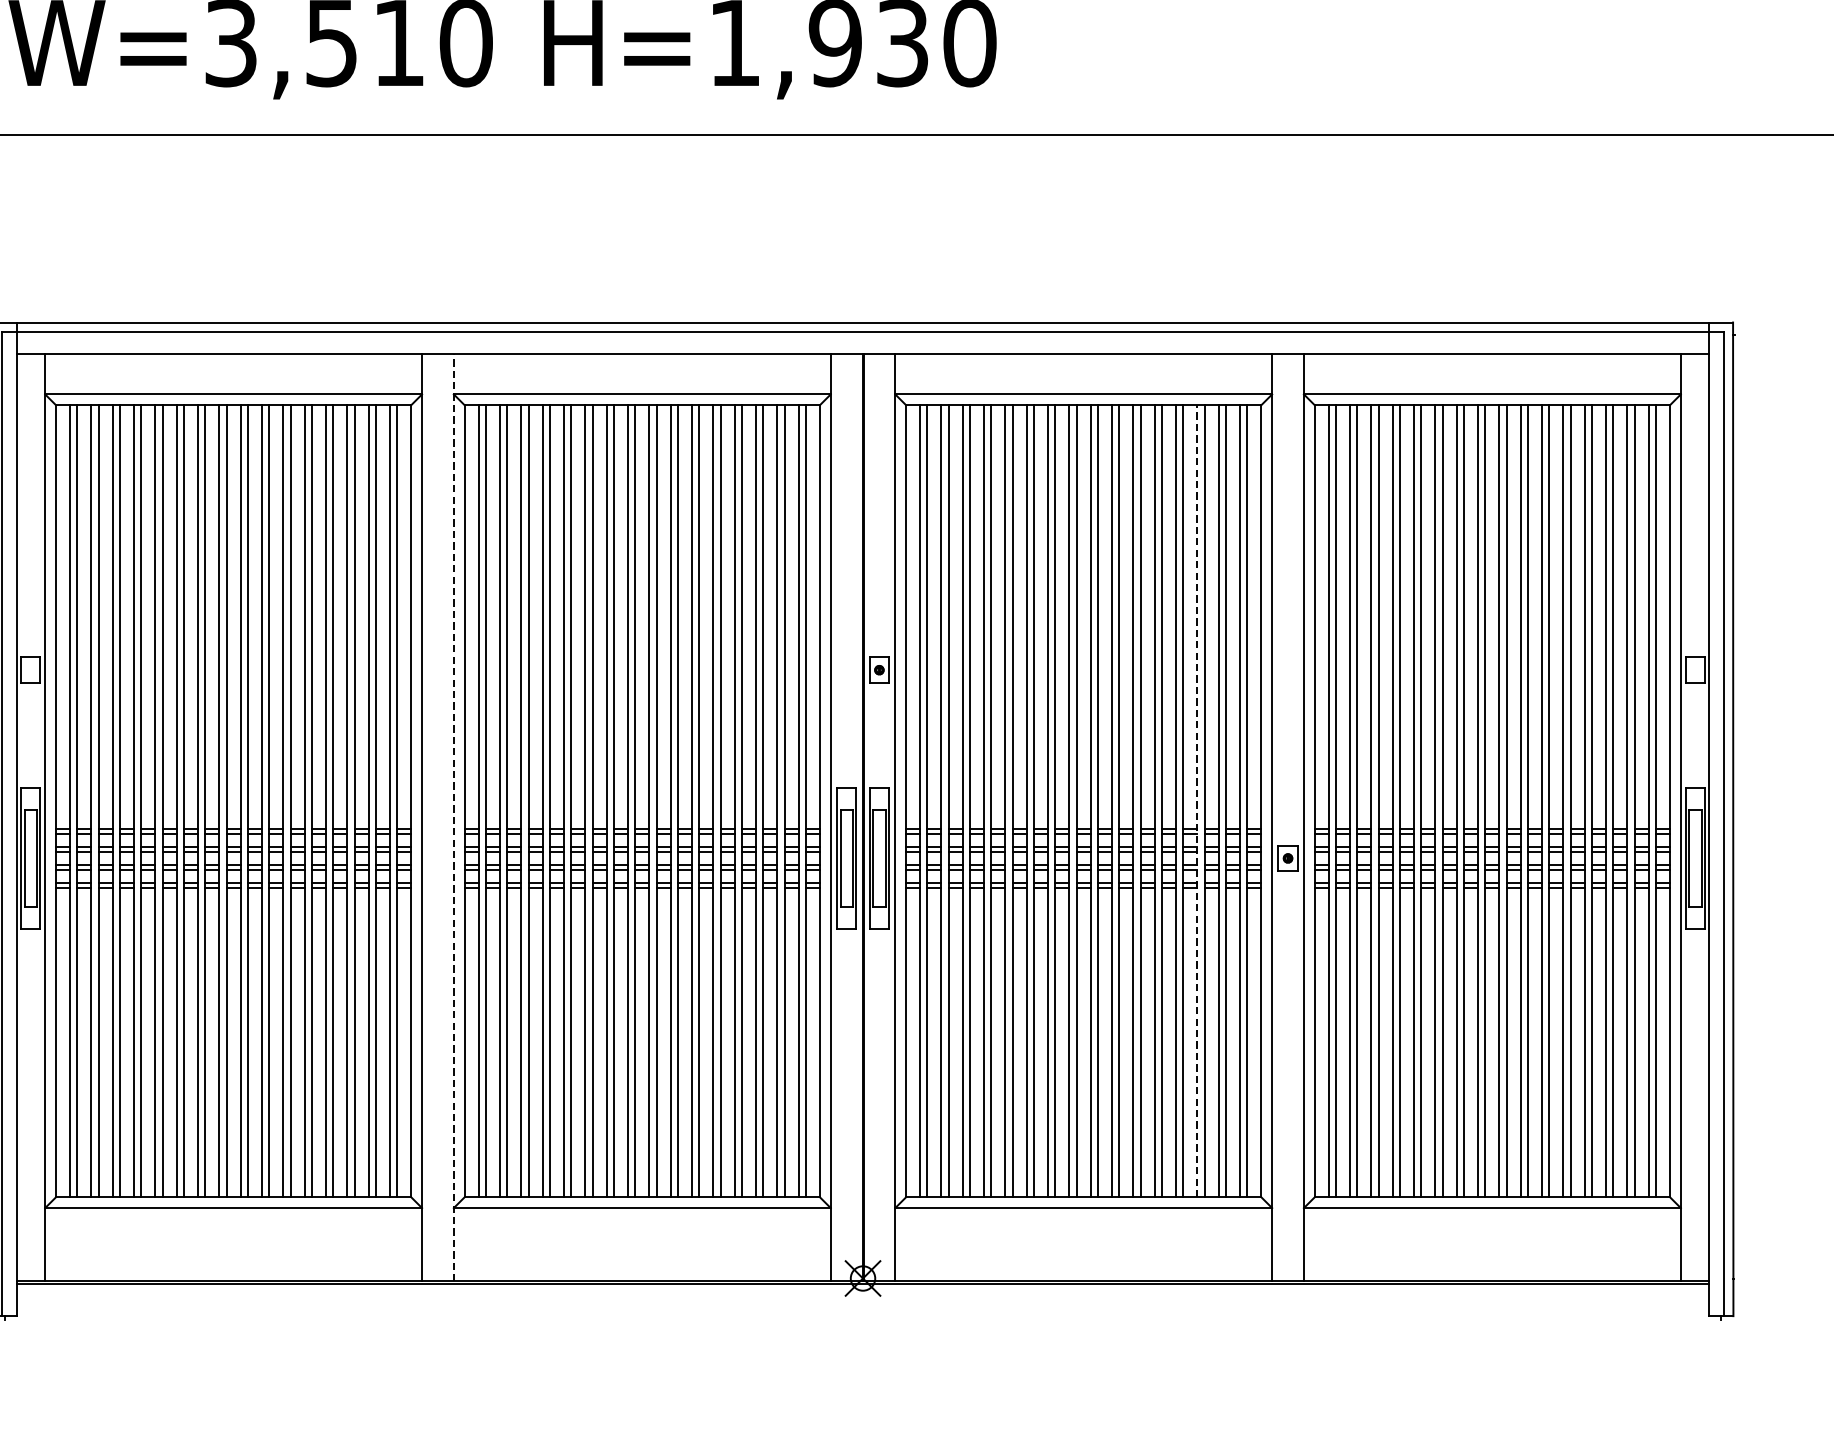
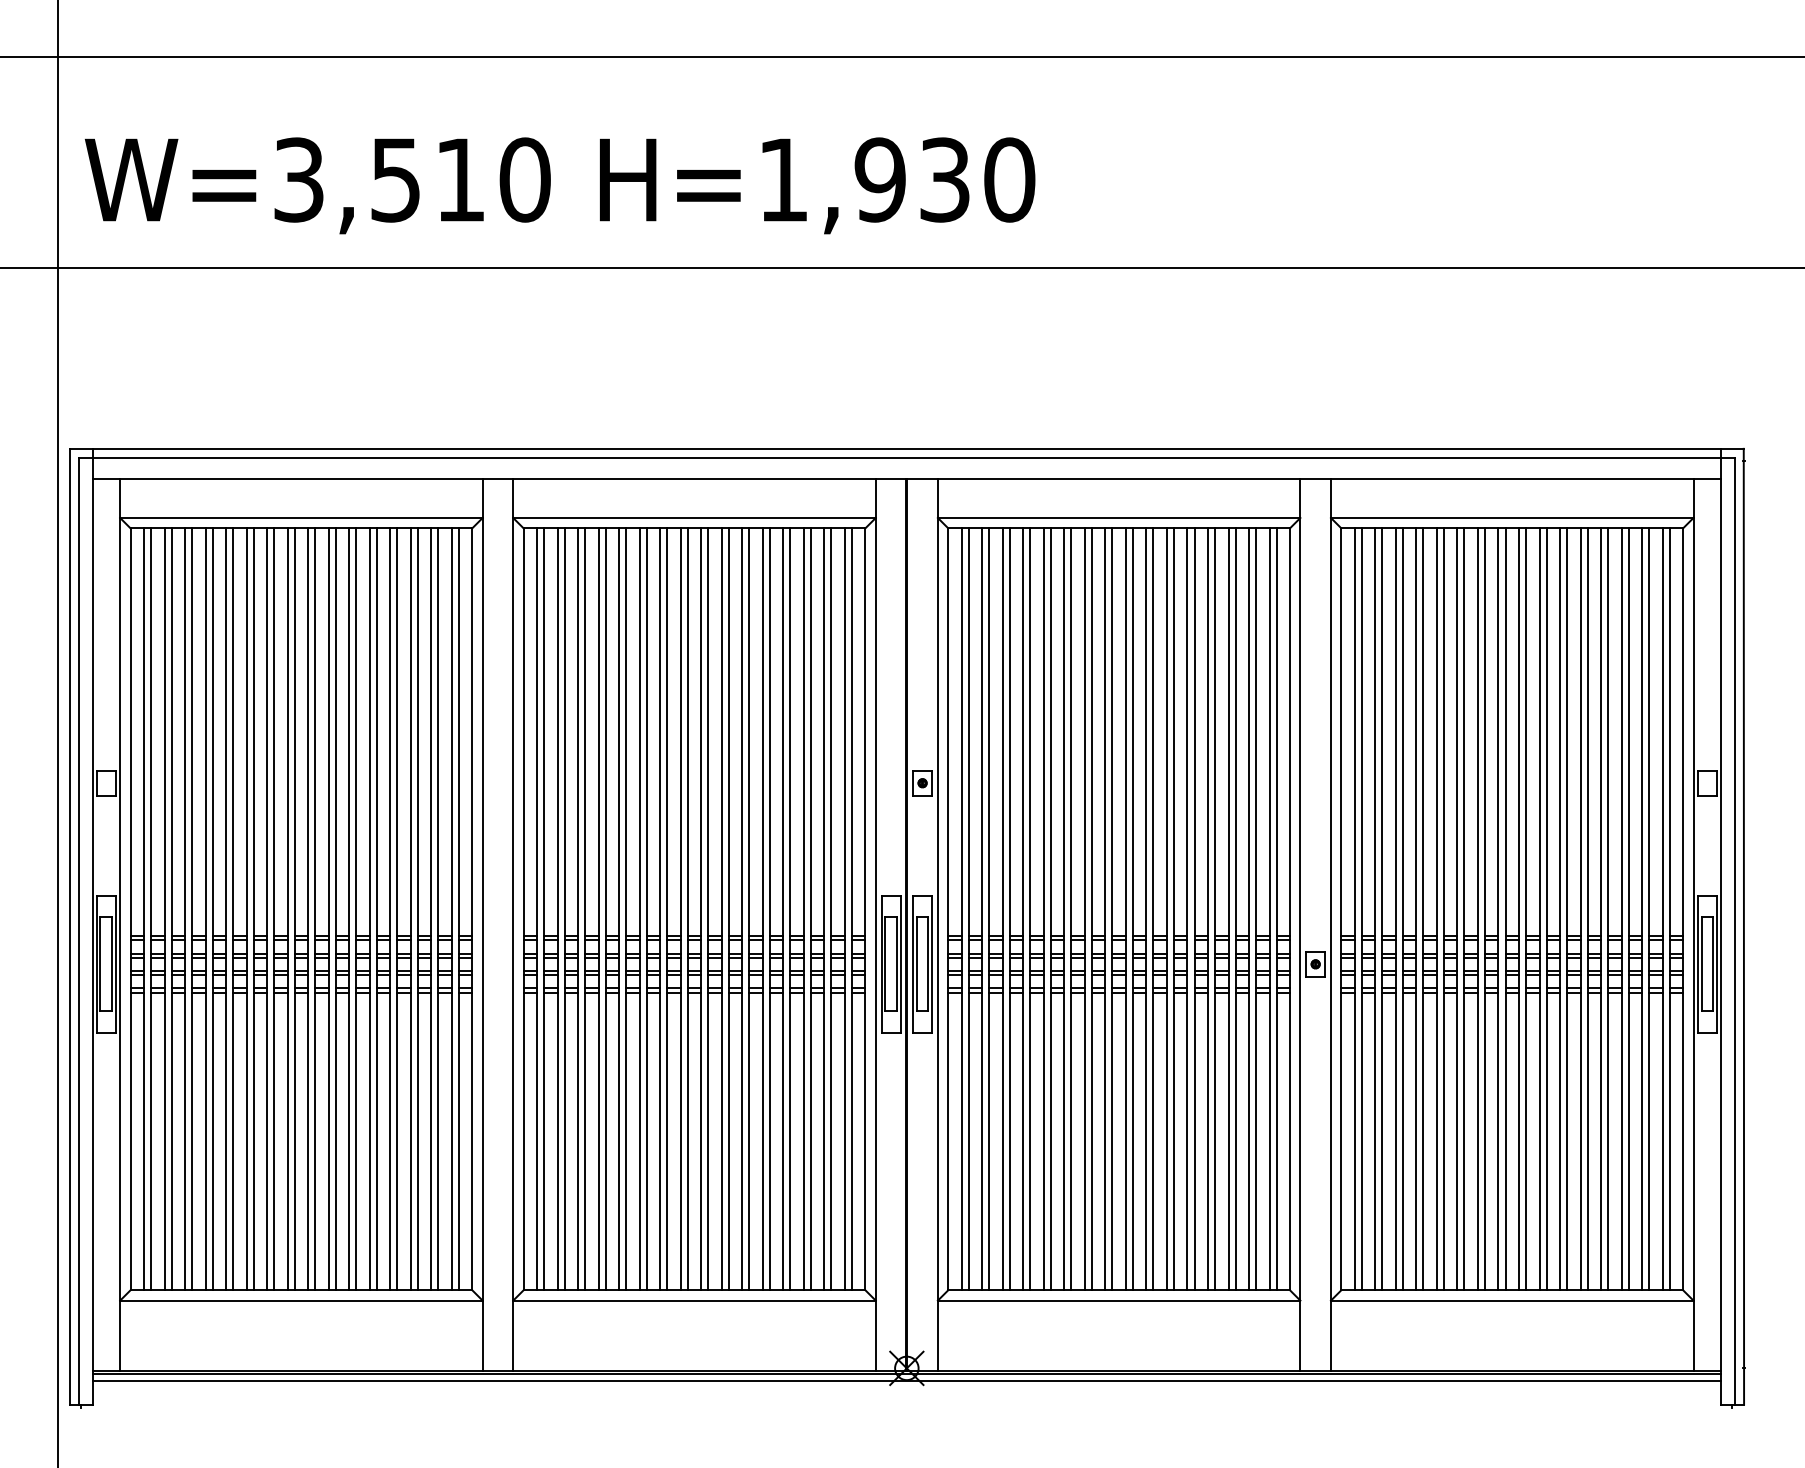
line: (1197, 801) -> (1228, 909), dashed -> solid
line: (454, 817) -> (513, 924), dashed -> solid
line: (862, 1292) -> (906, 1381), added

